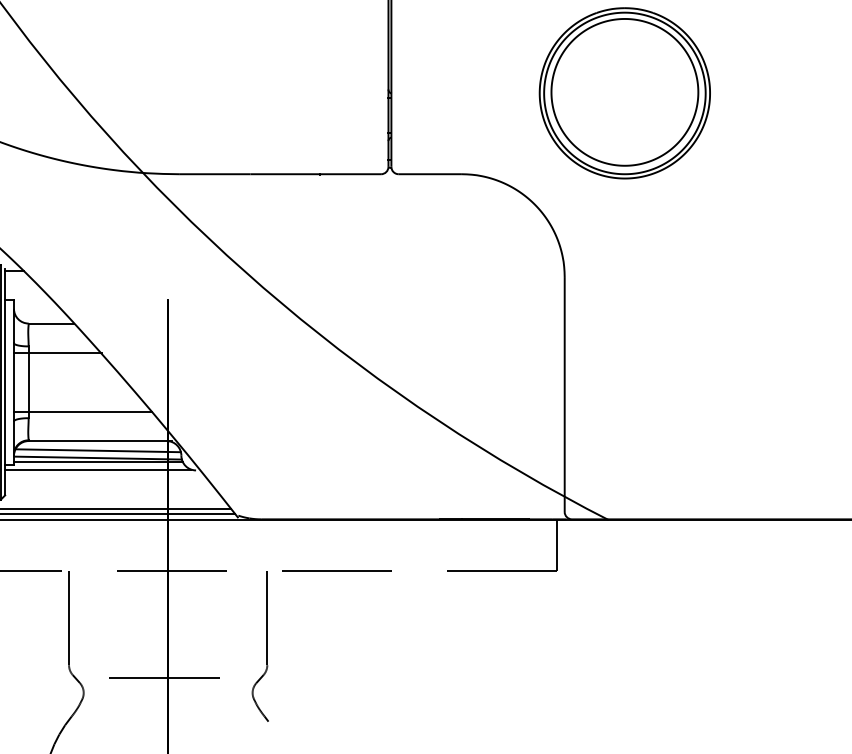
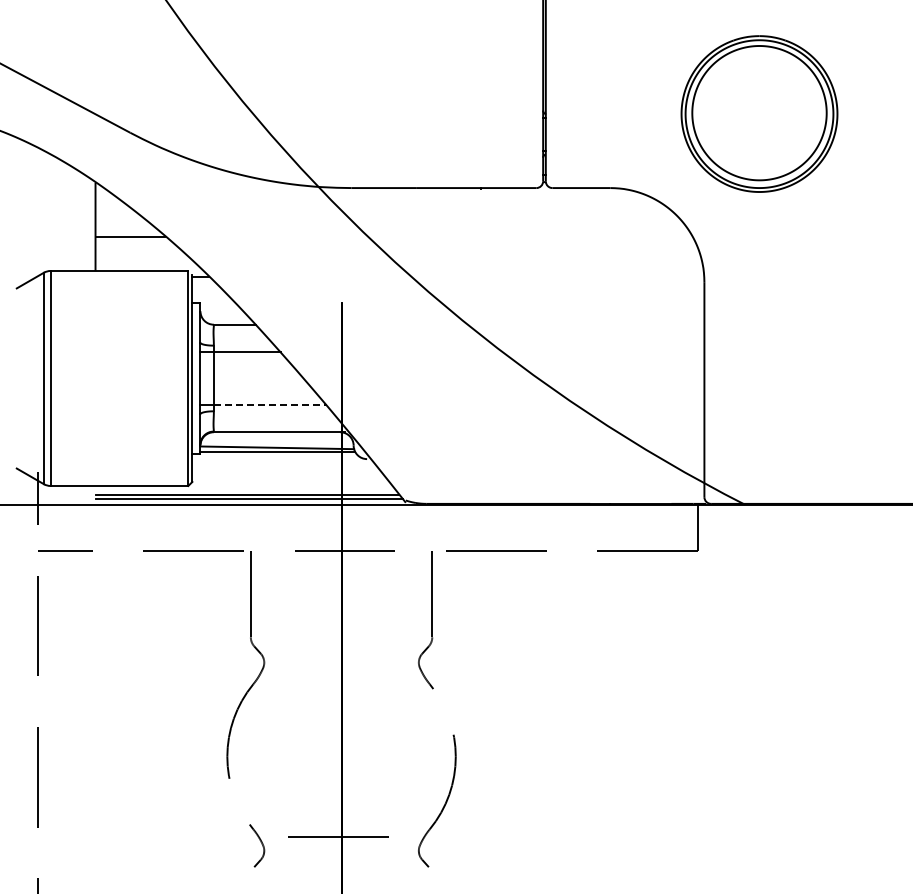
line: (90, 411) -> (270, 405), solid -> dashed
line: (98, 450) -> (277, 440), removed
line: (98, 469) -> (277, 458), removed
line: (168, 678) -> (341, 649), removed

